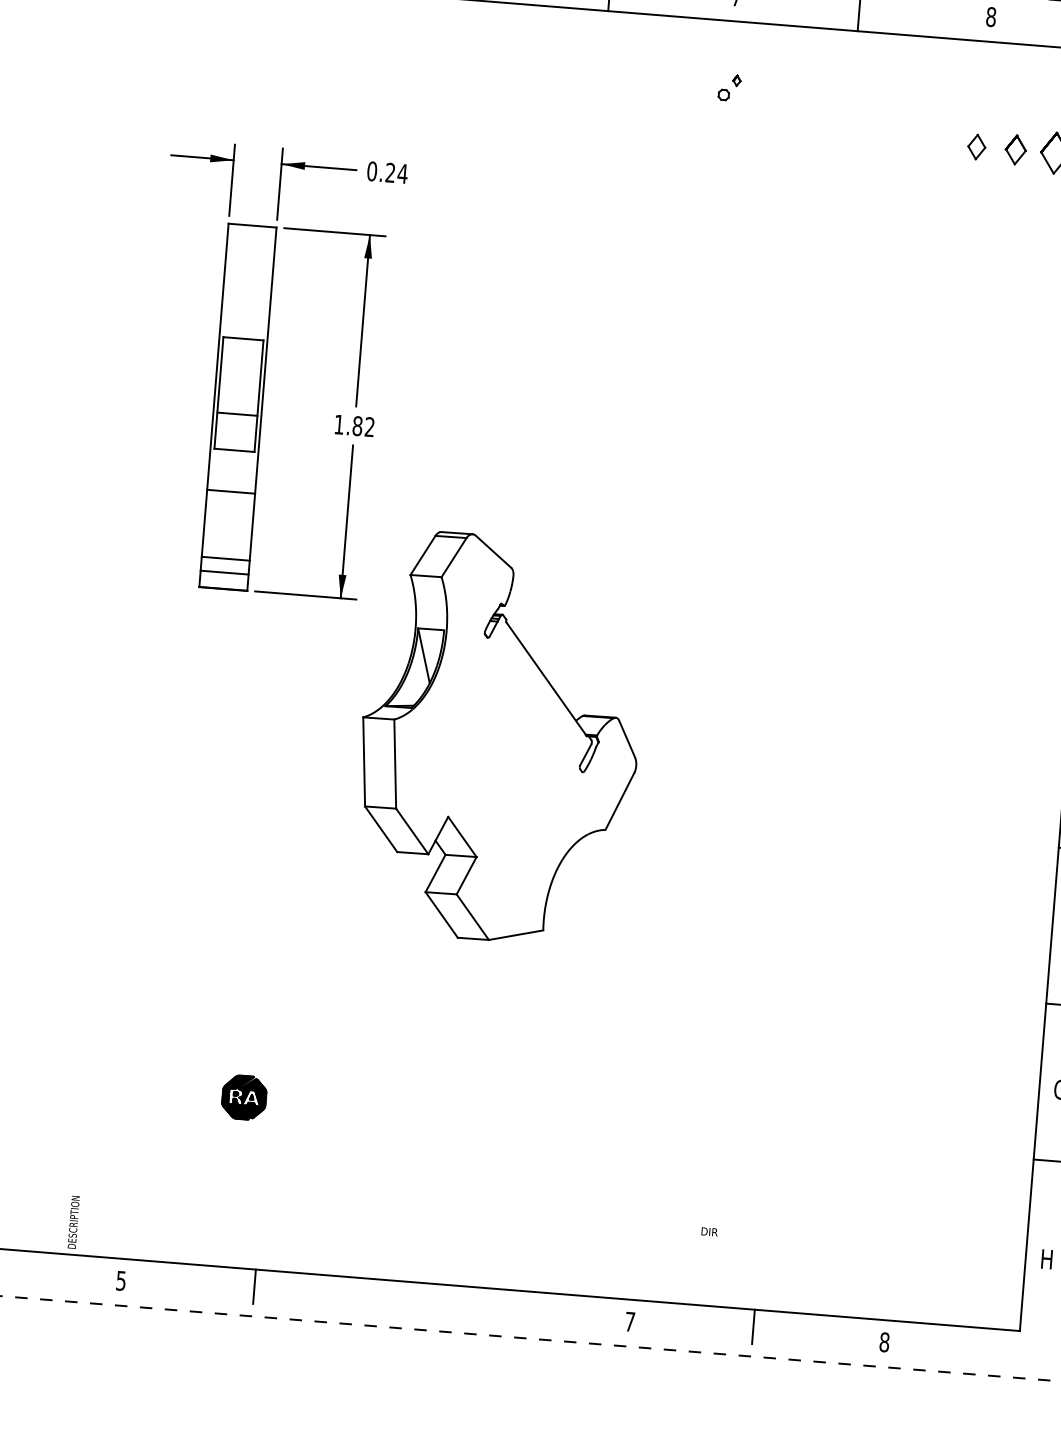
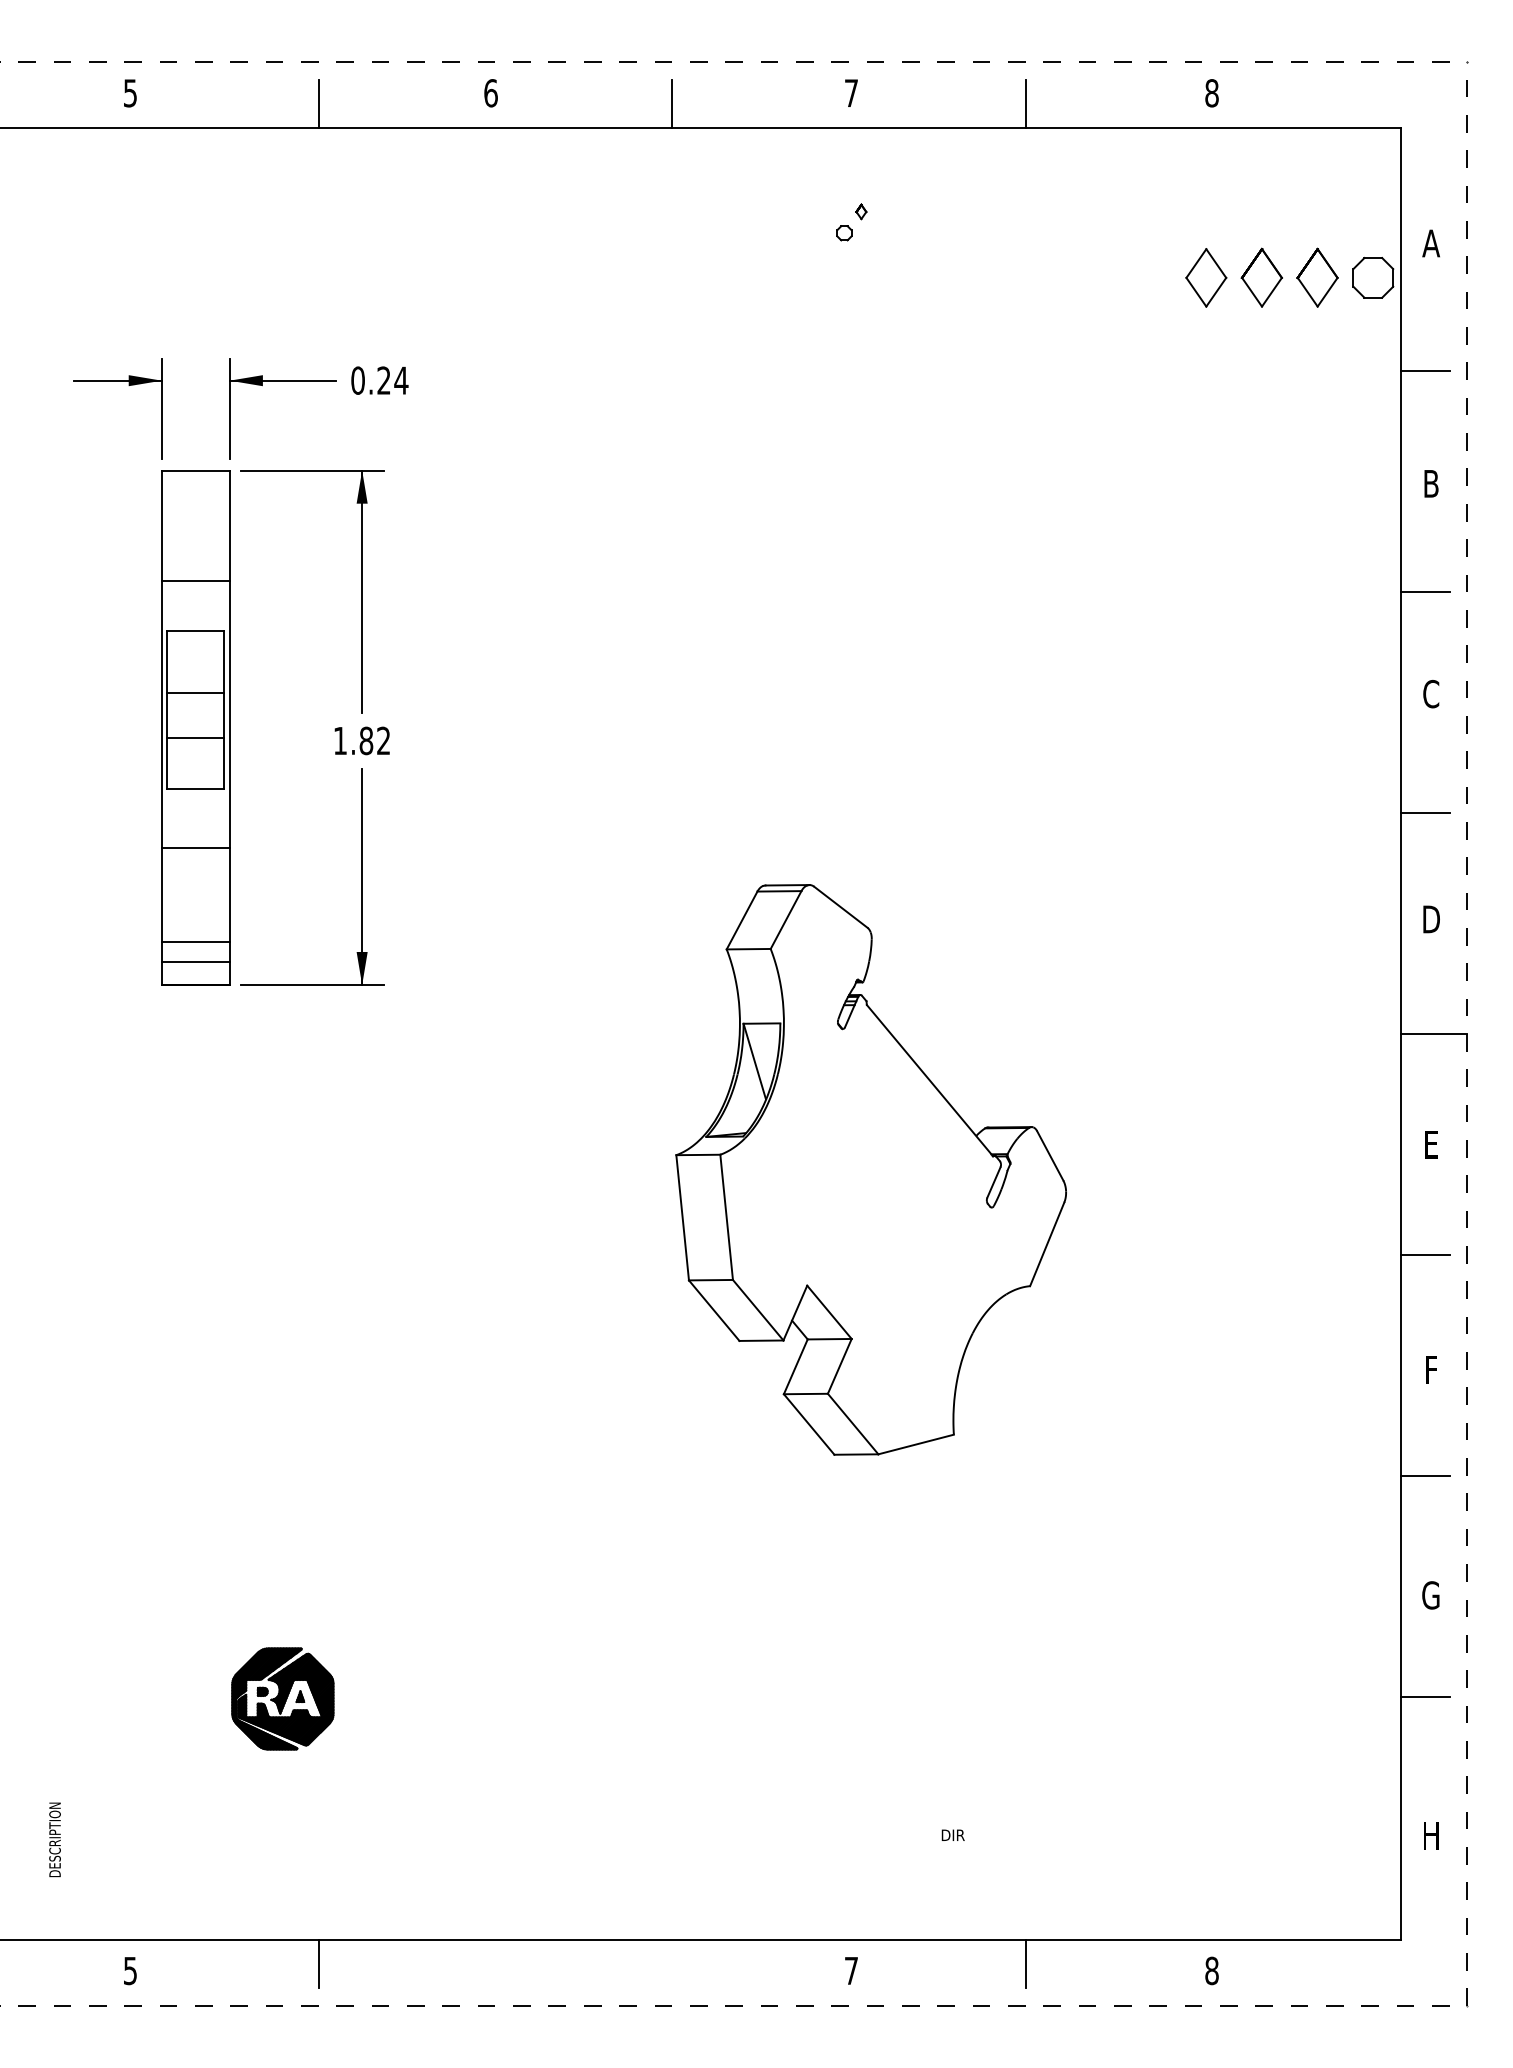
part: (976, 146) -> (1206, 277), size x1.67
part: (1015, 149) -> (1261, 277), size x1.43
line: (246, 303) -> (195, 580), added
line: (239, 382) -> (195, 693), added
part: (499, 738) -> (870, 1169), moved
part: (244, 1097) -> (282, 1698), size x1.67
text: (73, 1222) -> (54, 1839), moved

